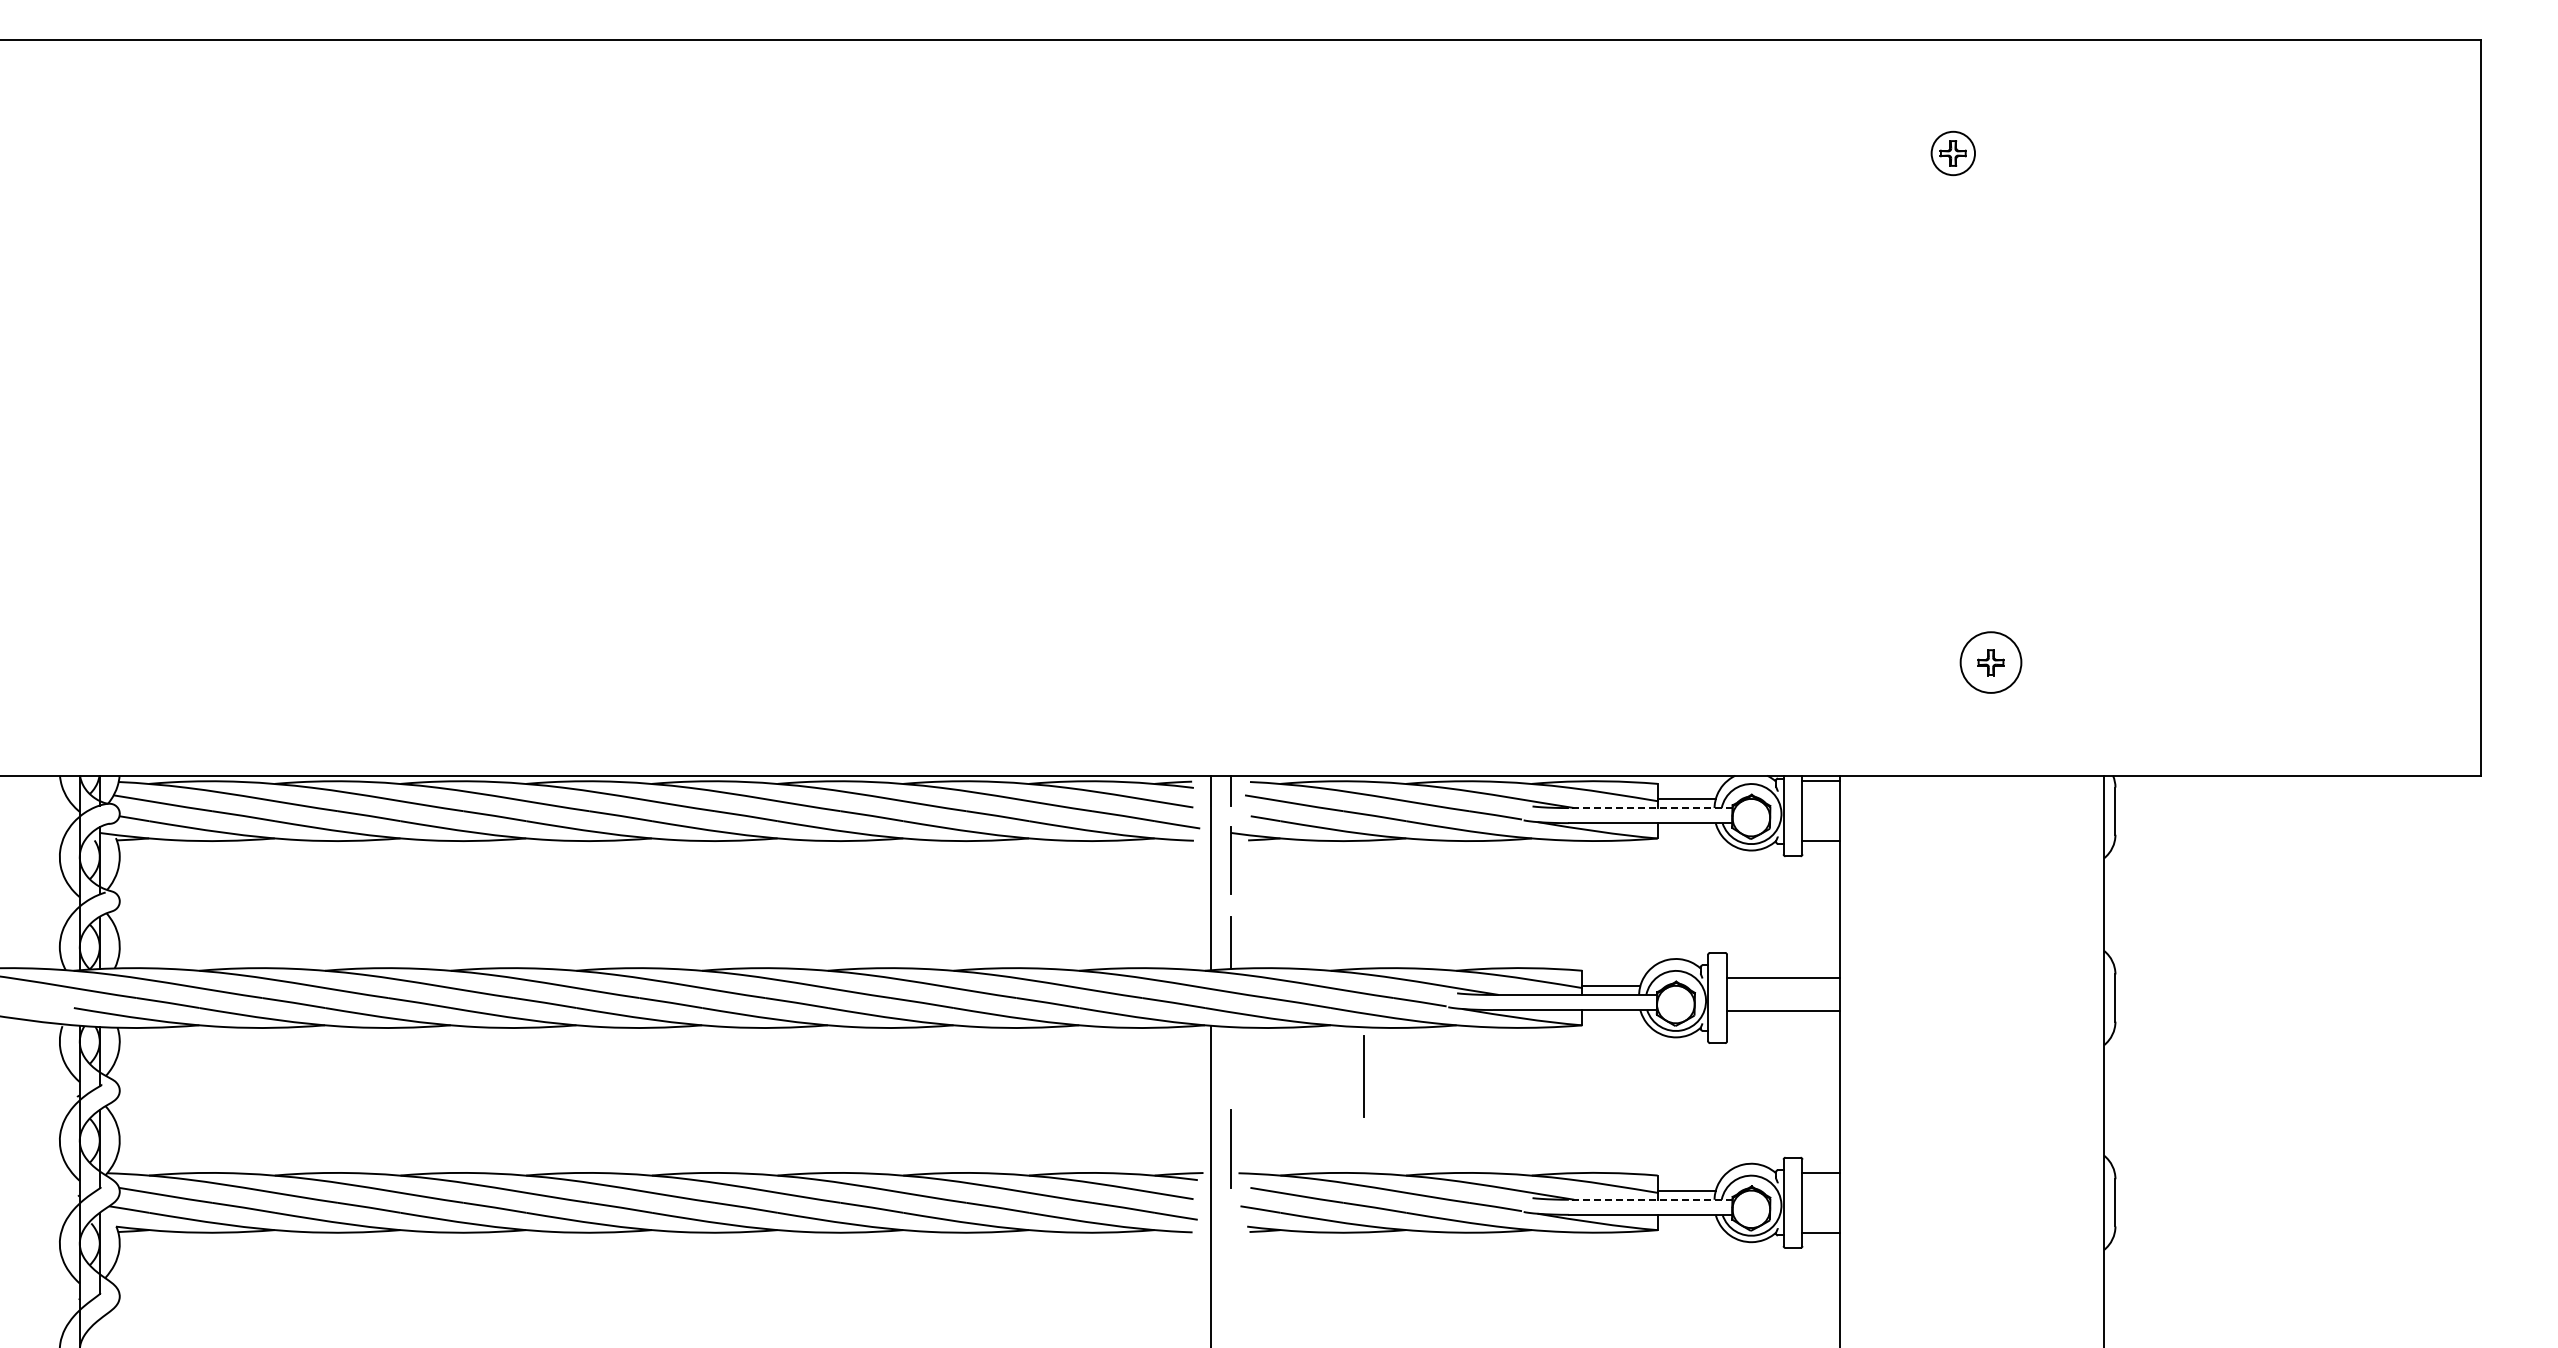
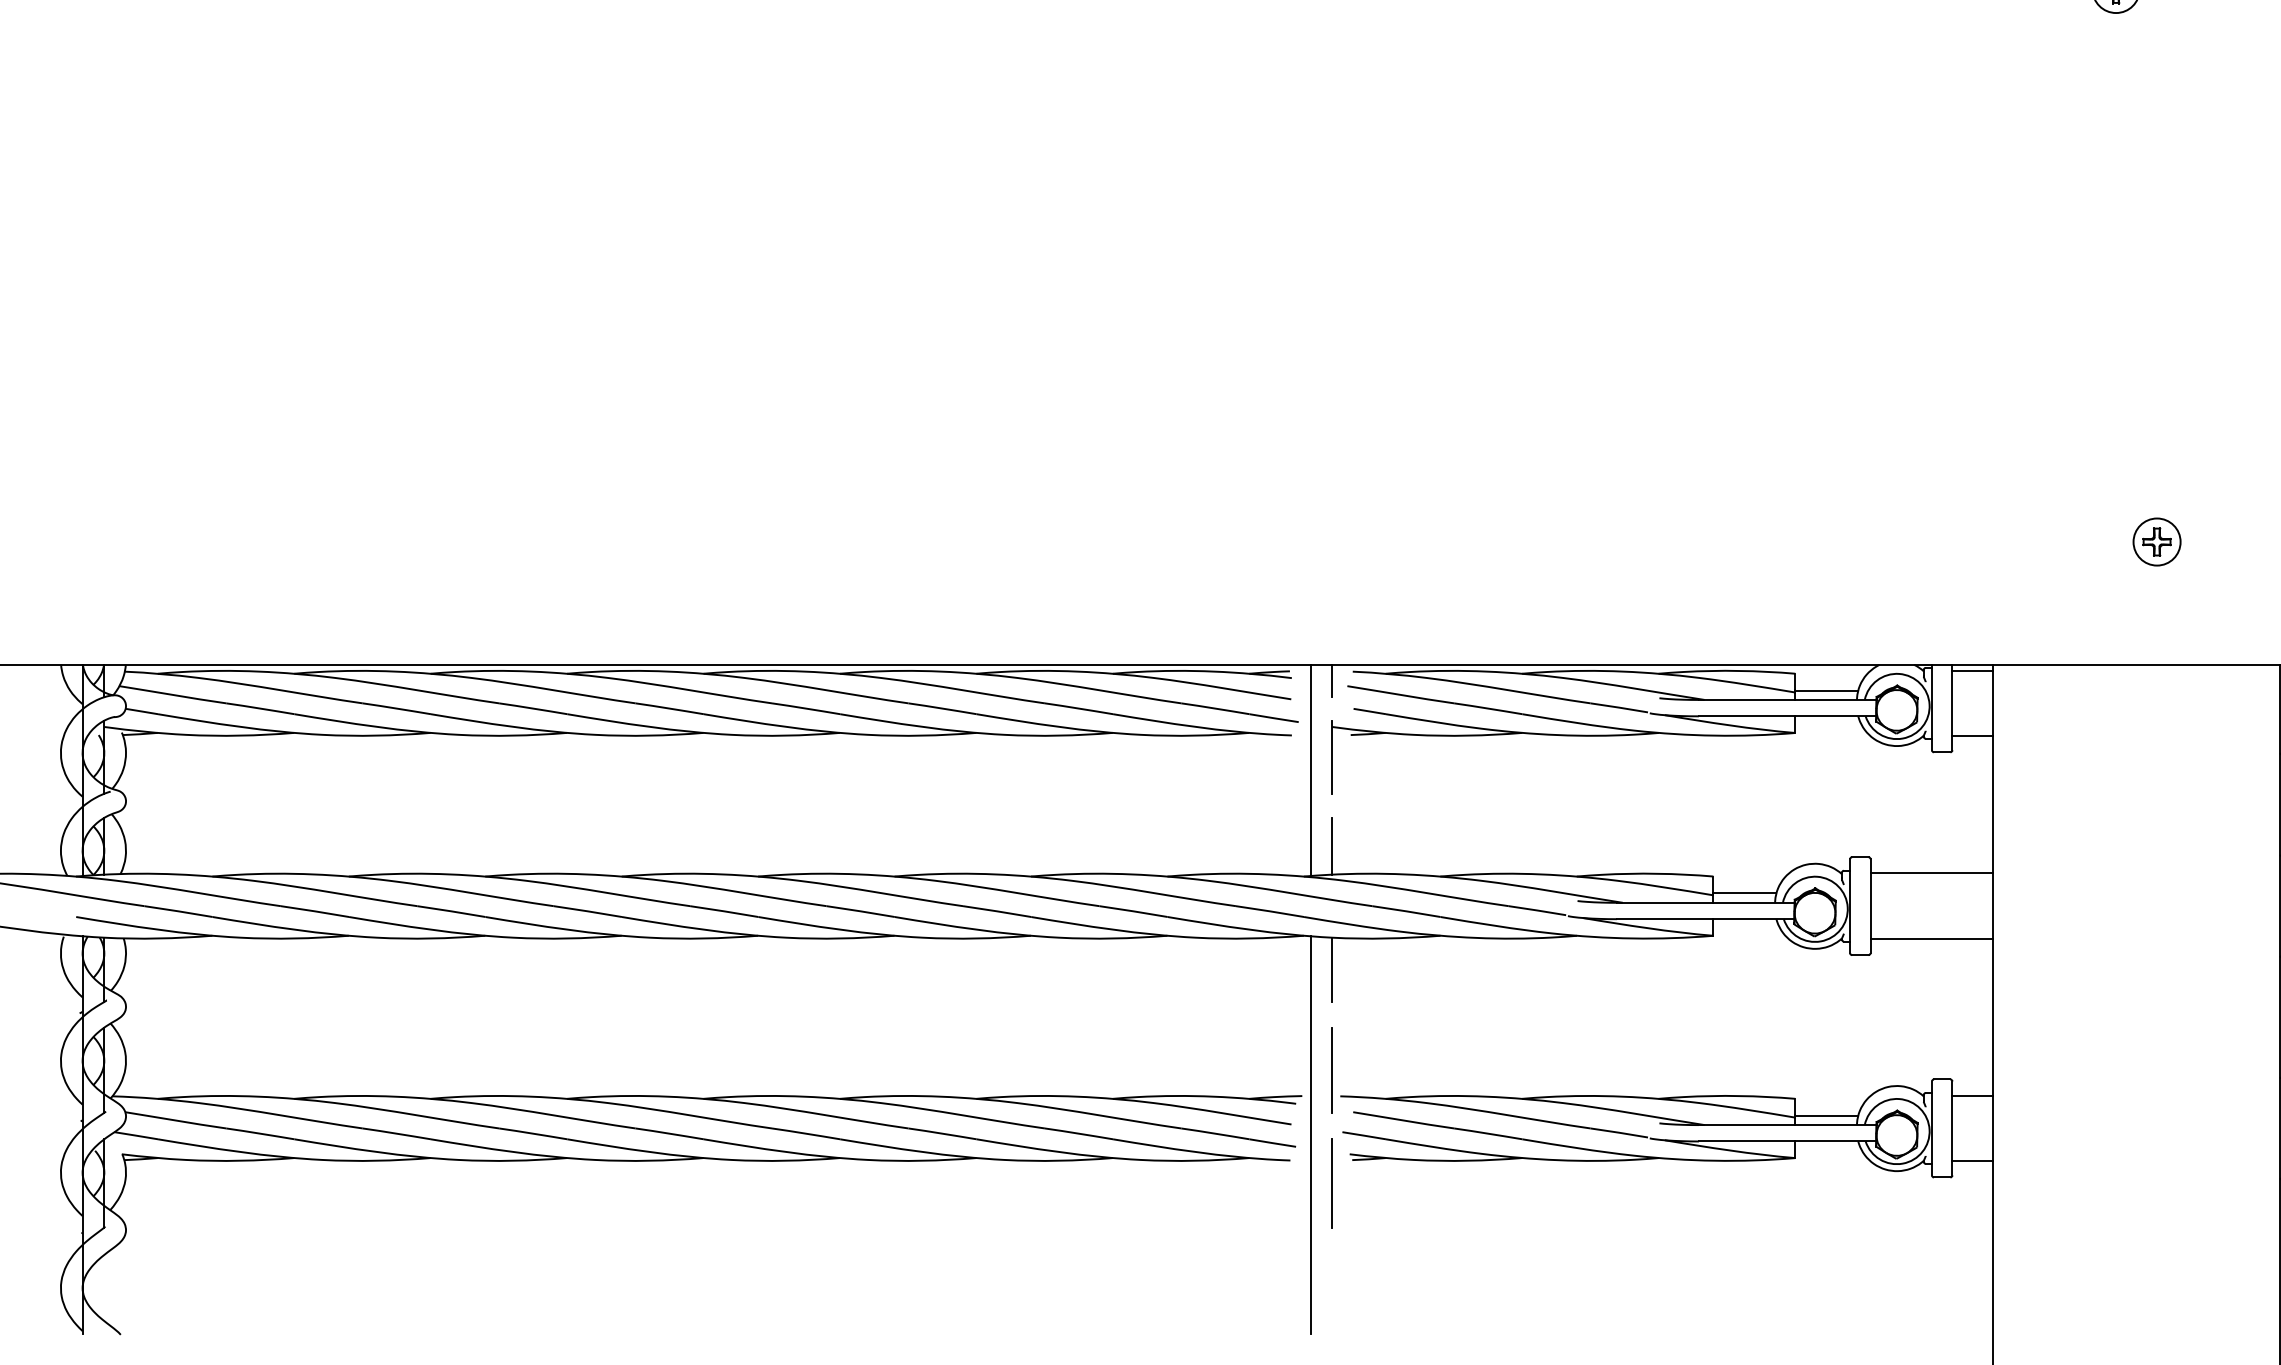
circle: (1990, 662) -> (2156, 541), size x0.71
line: (1650, 808) -> (1787, 700), dashed -> solid
line: (1783, 978) -> (1931, 939), moved
line: (1783, 1010) -> (1931, 873), moved
line: (1231, 1056) -> (1332, 969), added
line: (1363, 1076) -> (1331, 1183), moved
line: (1650, 1199) -> (1787, 1124), dashed -> solid

